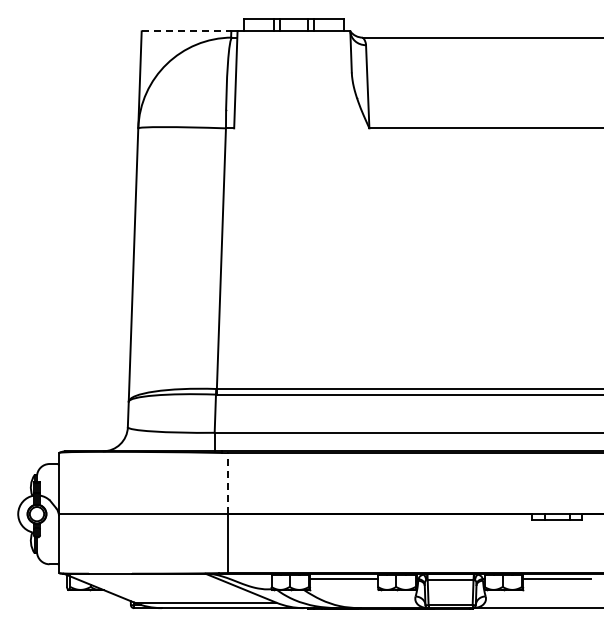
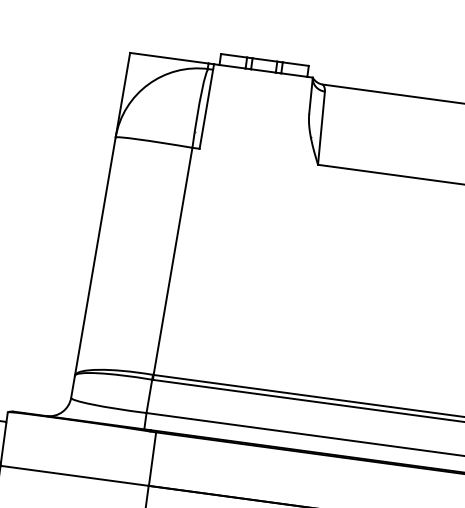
line: (186, 31) -> (169, 58), dashed -> solid
line: (228, 483) -> (152, 459), dashed -> solid

